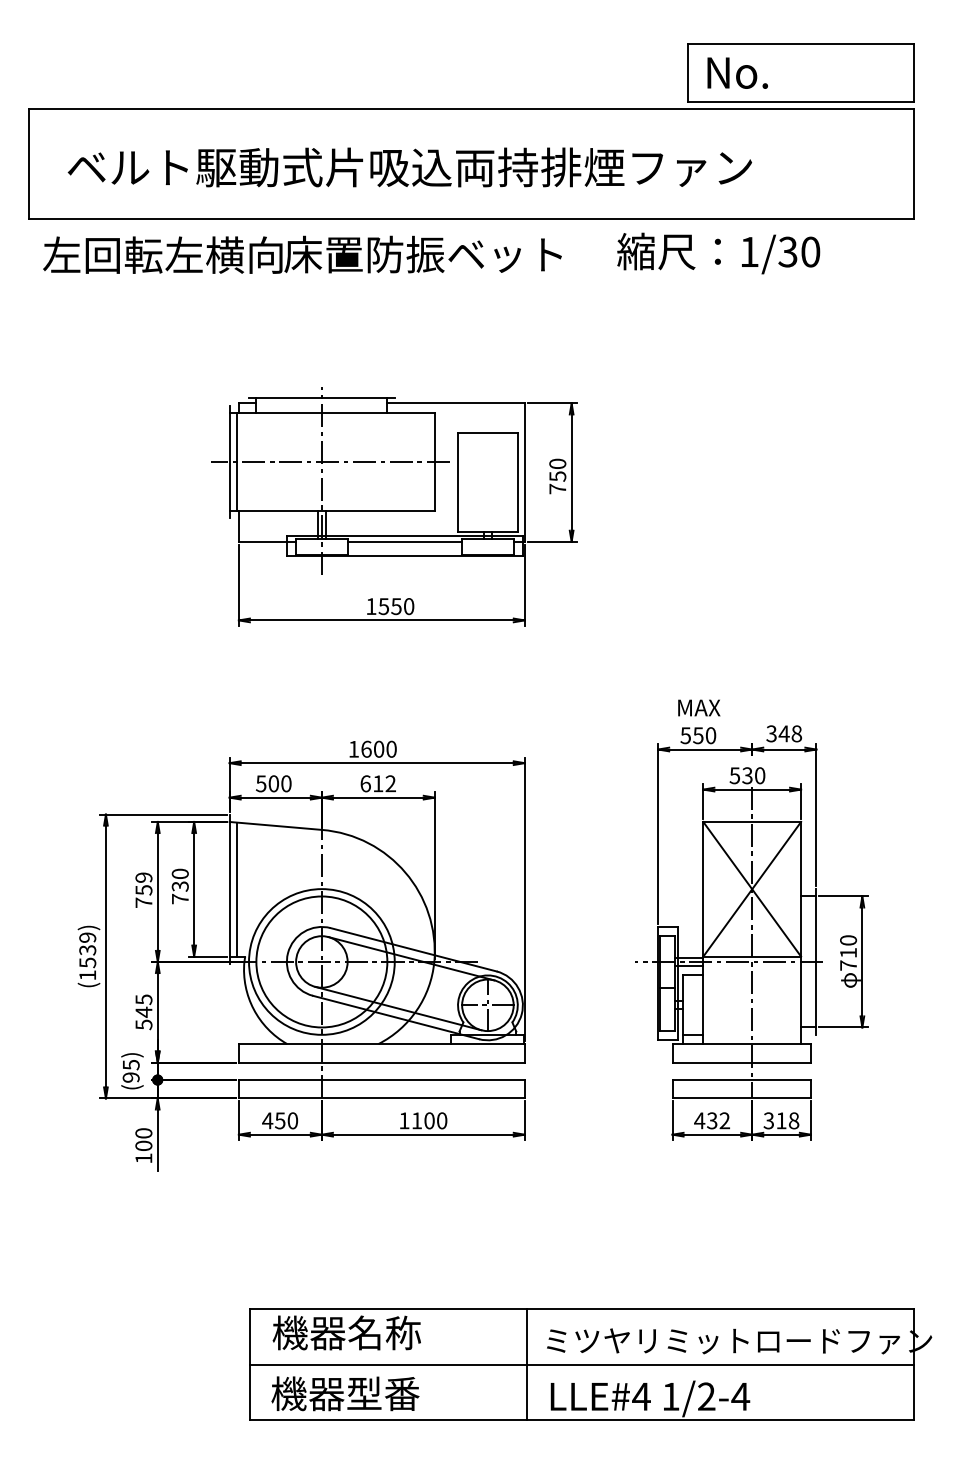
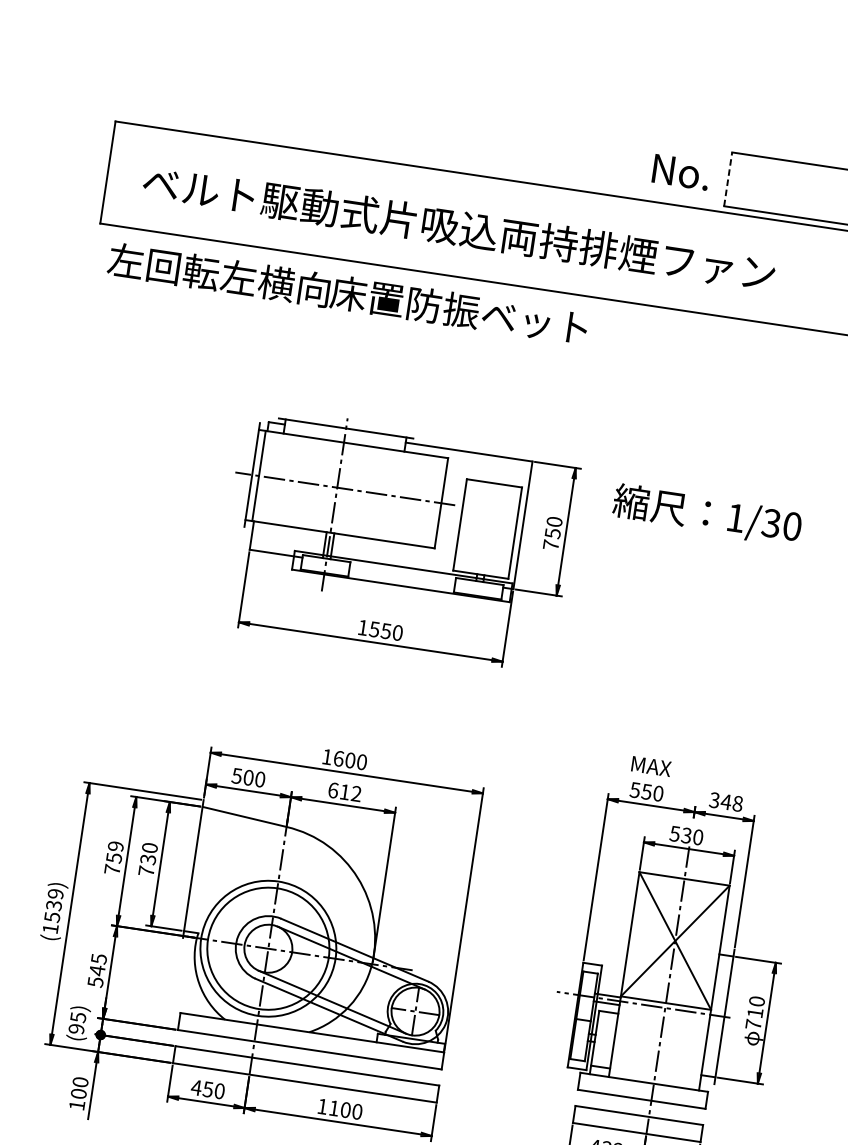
line: (687, 72) -> (728, 178), solid -> dashed
text: (737, 72) -> (681, 171), moved
text: (718, 253) -> (707, 515), moved
line: (404, 541) -> (402, 572), removed
line: (237, 889) -> (200, 870), removed

